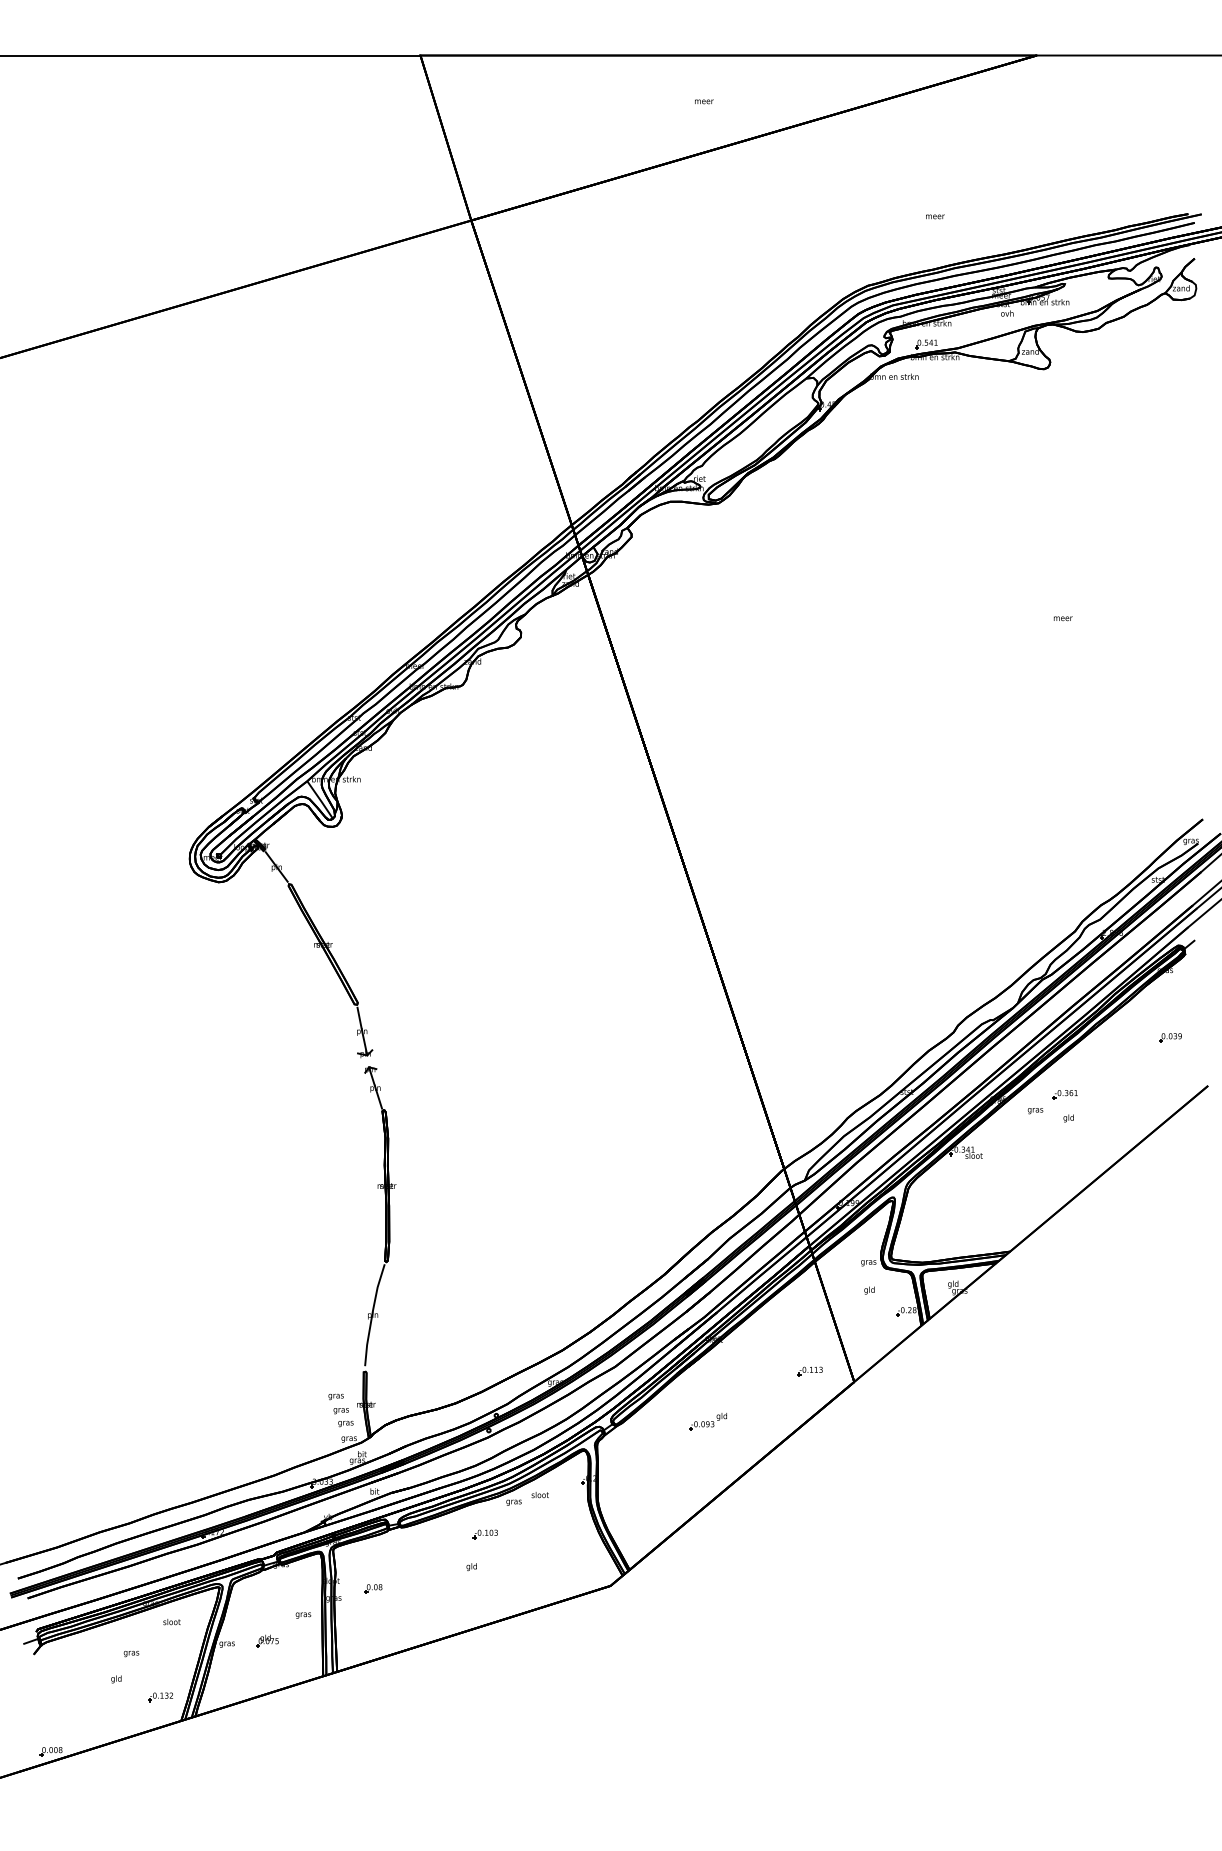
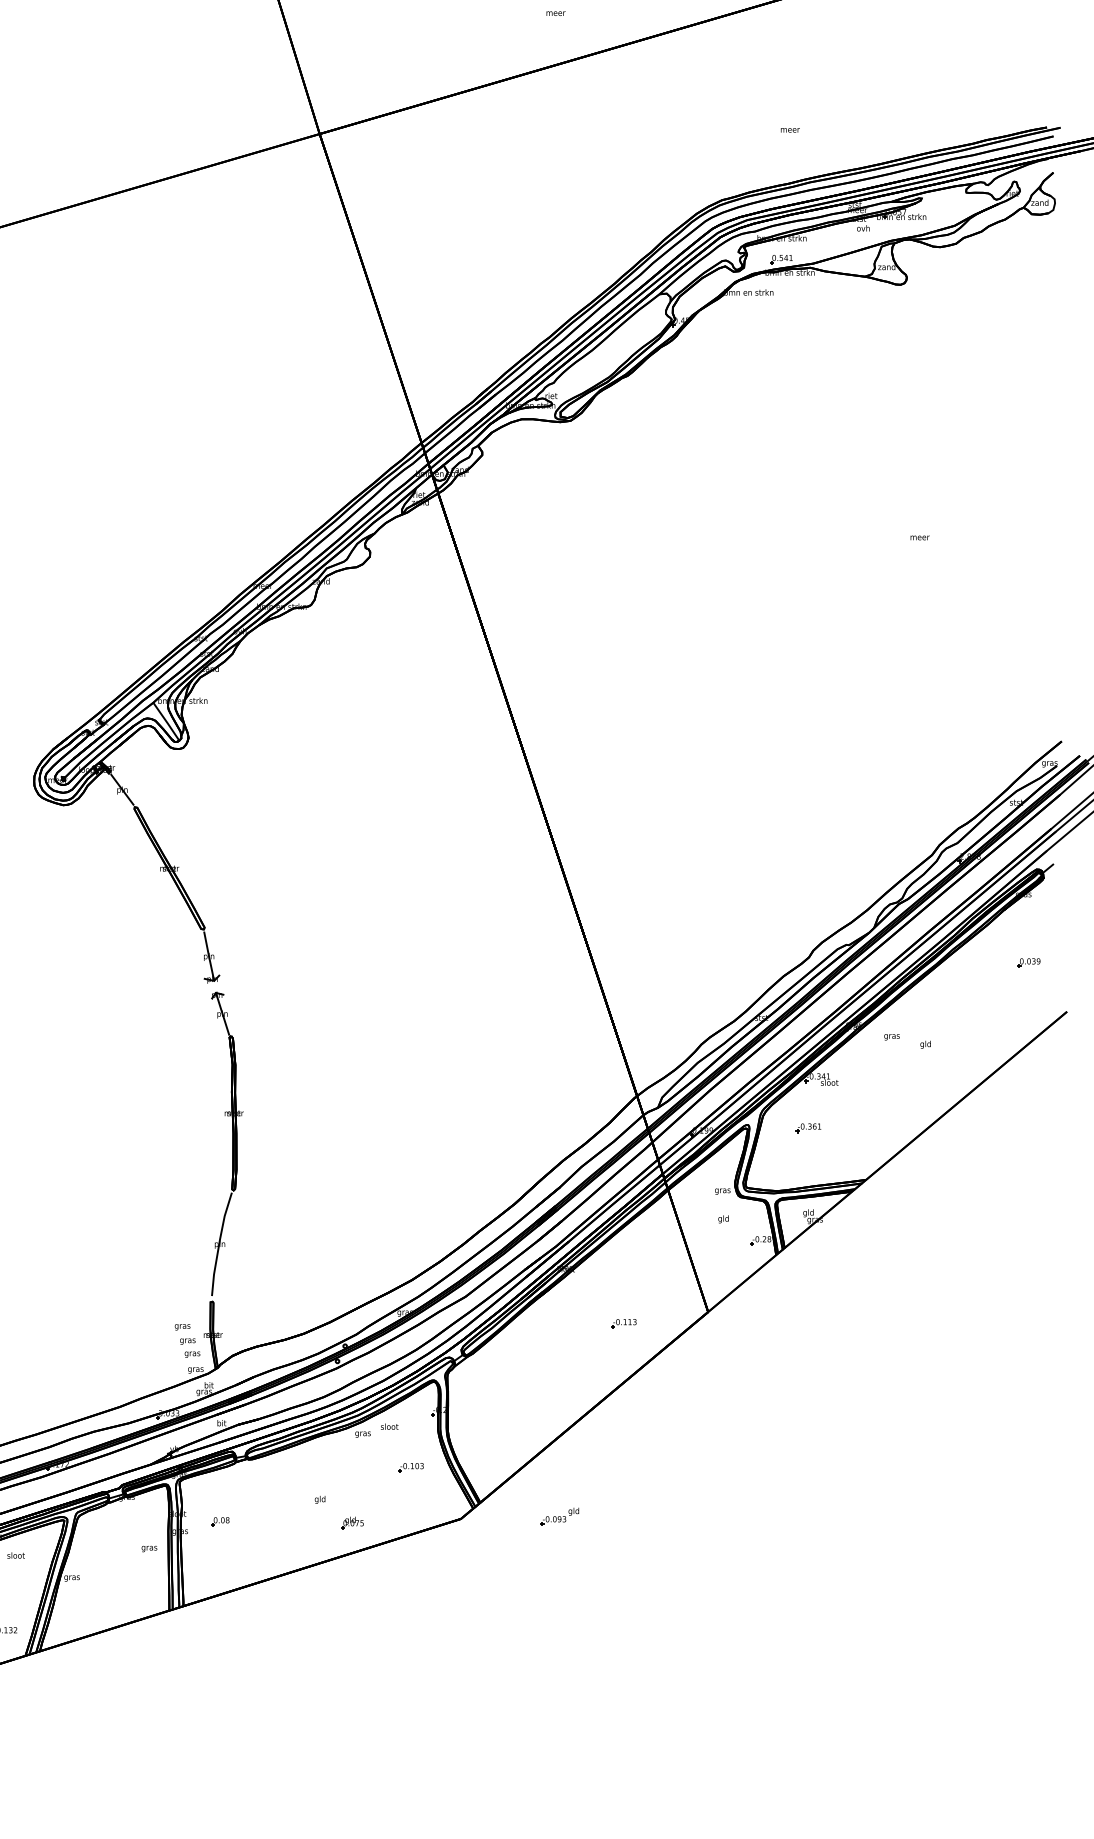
part: (1064, 1094) -> (807, 1128), moved
part: (809, 1371) -> (623, 1323), moved
part: (707, 1421) -> (559, 1516), moved
part: (484, 1534) -> (410, 1467), moved
part: (267, 1640) -> (352, 1522), moved

